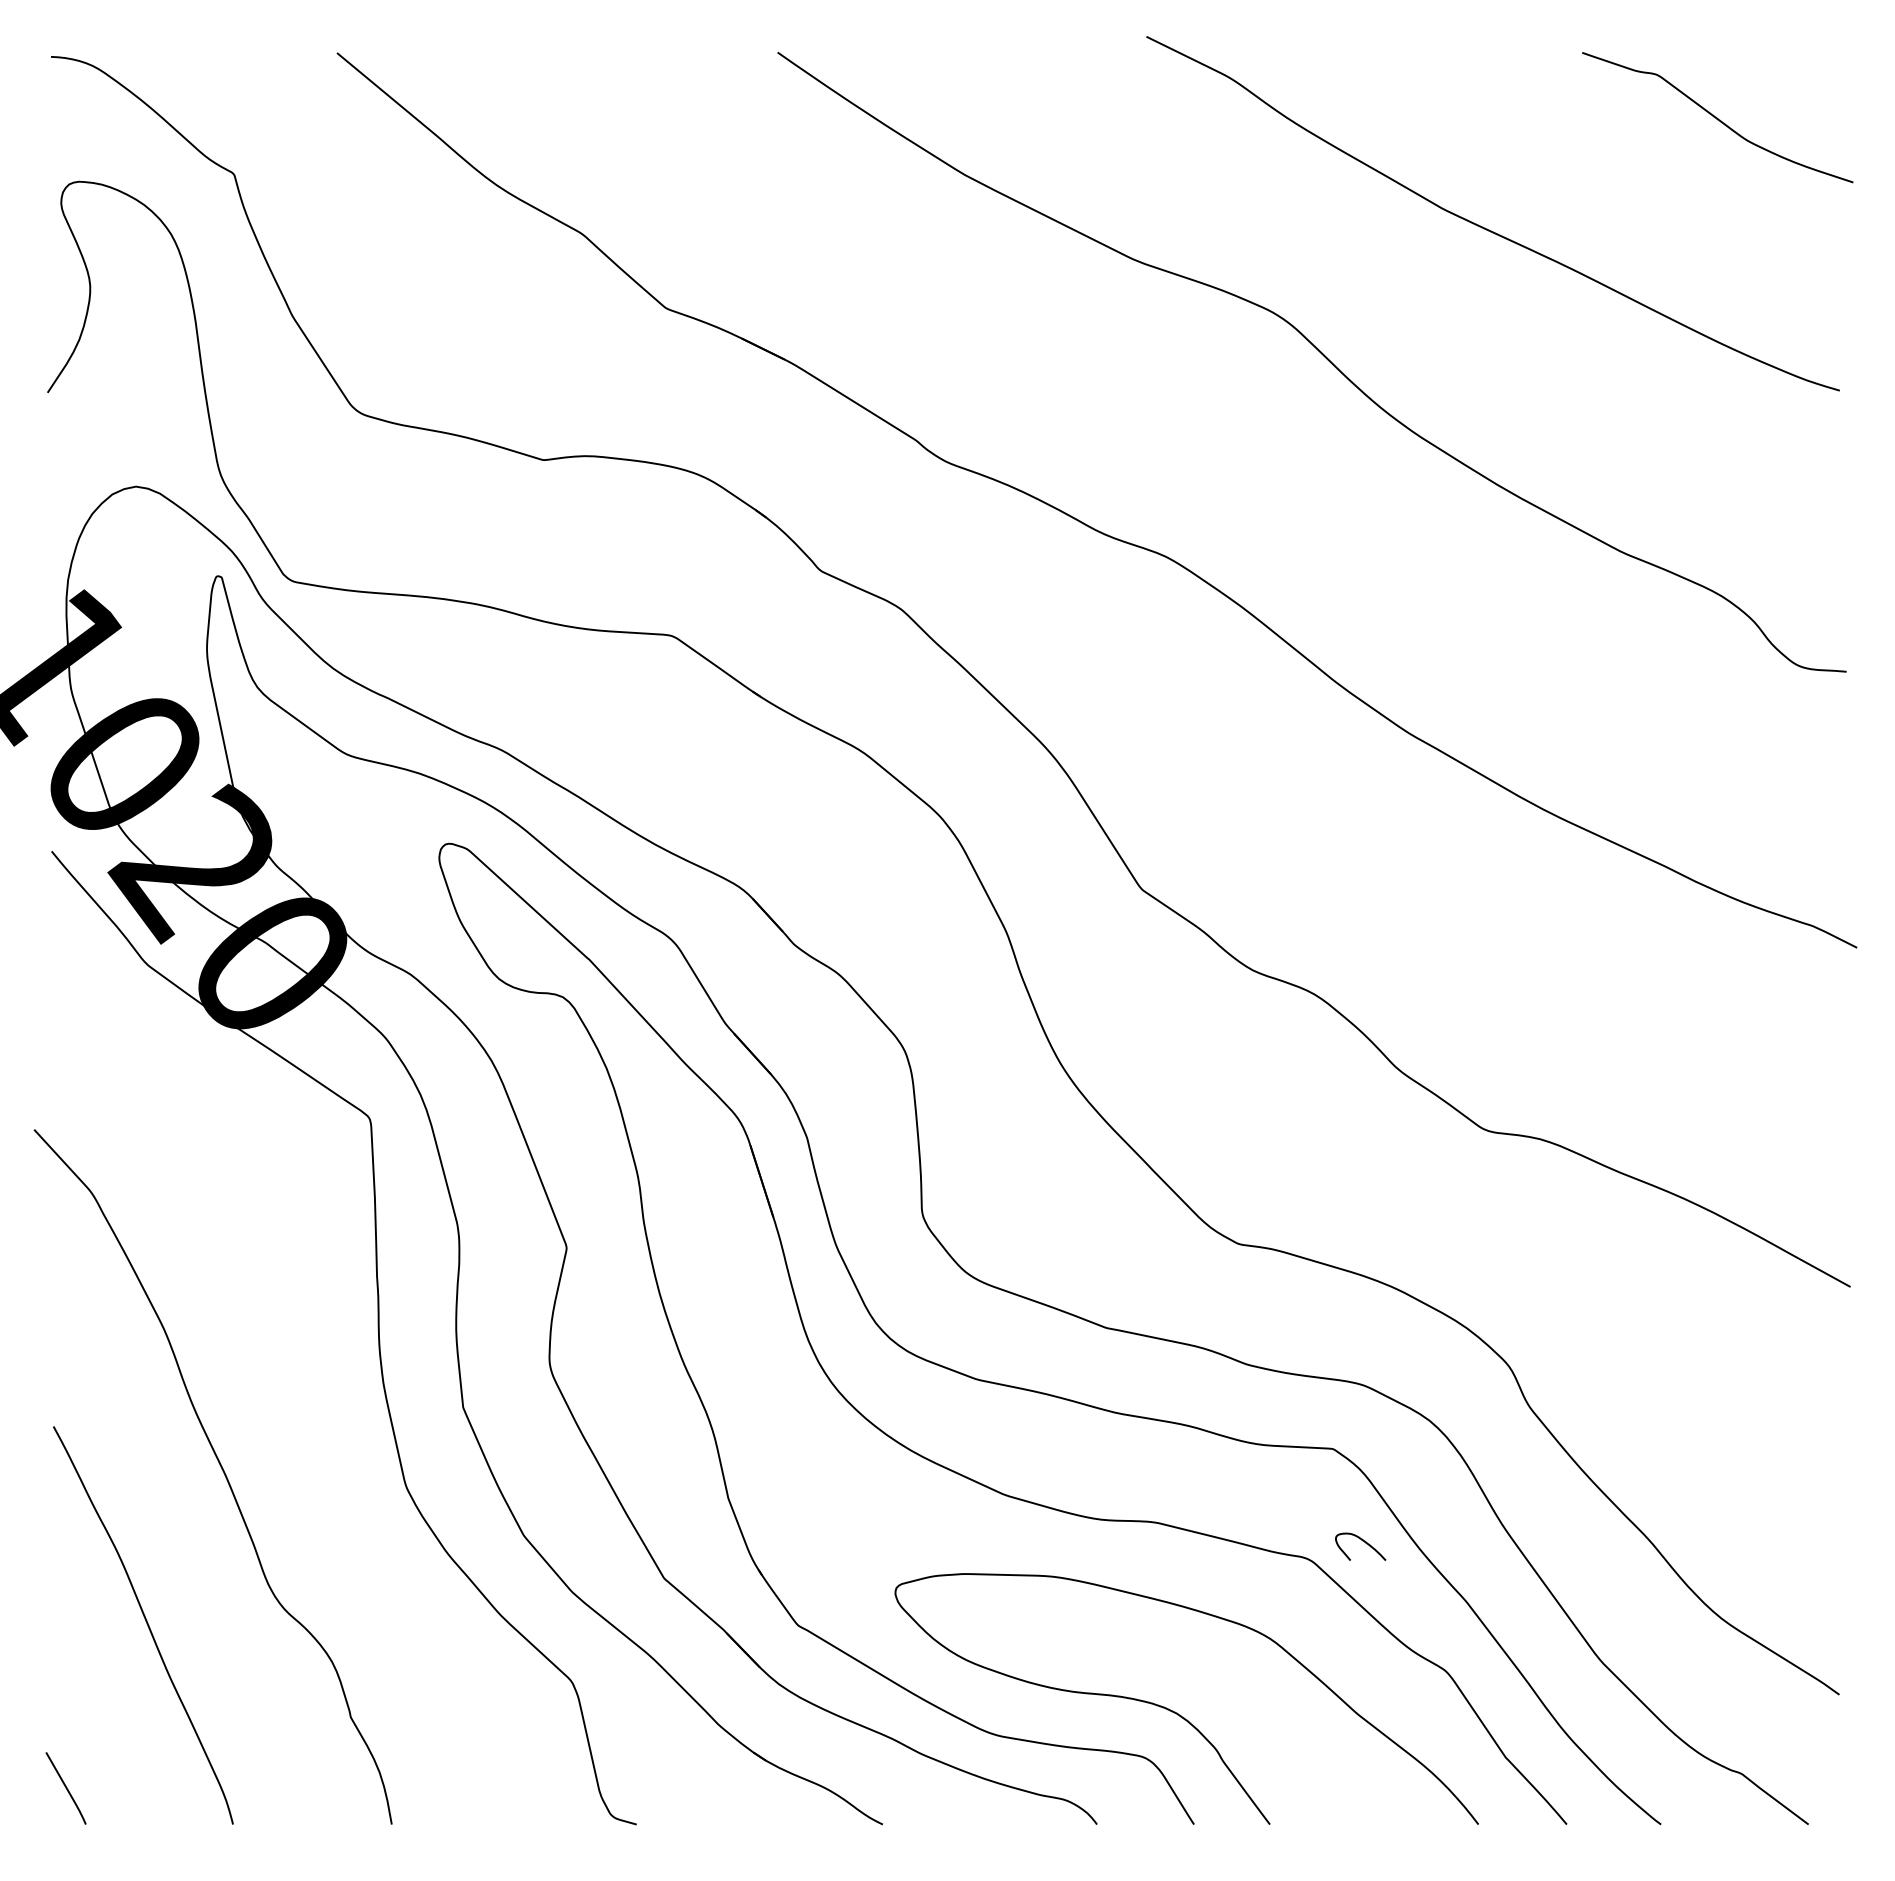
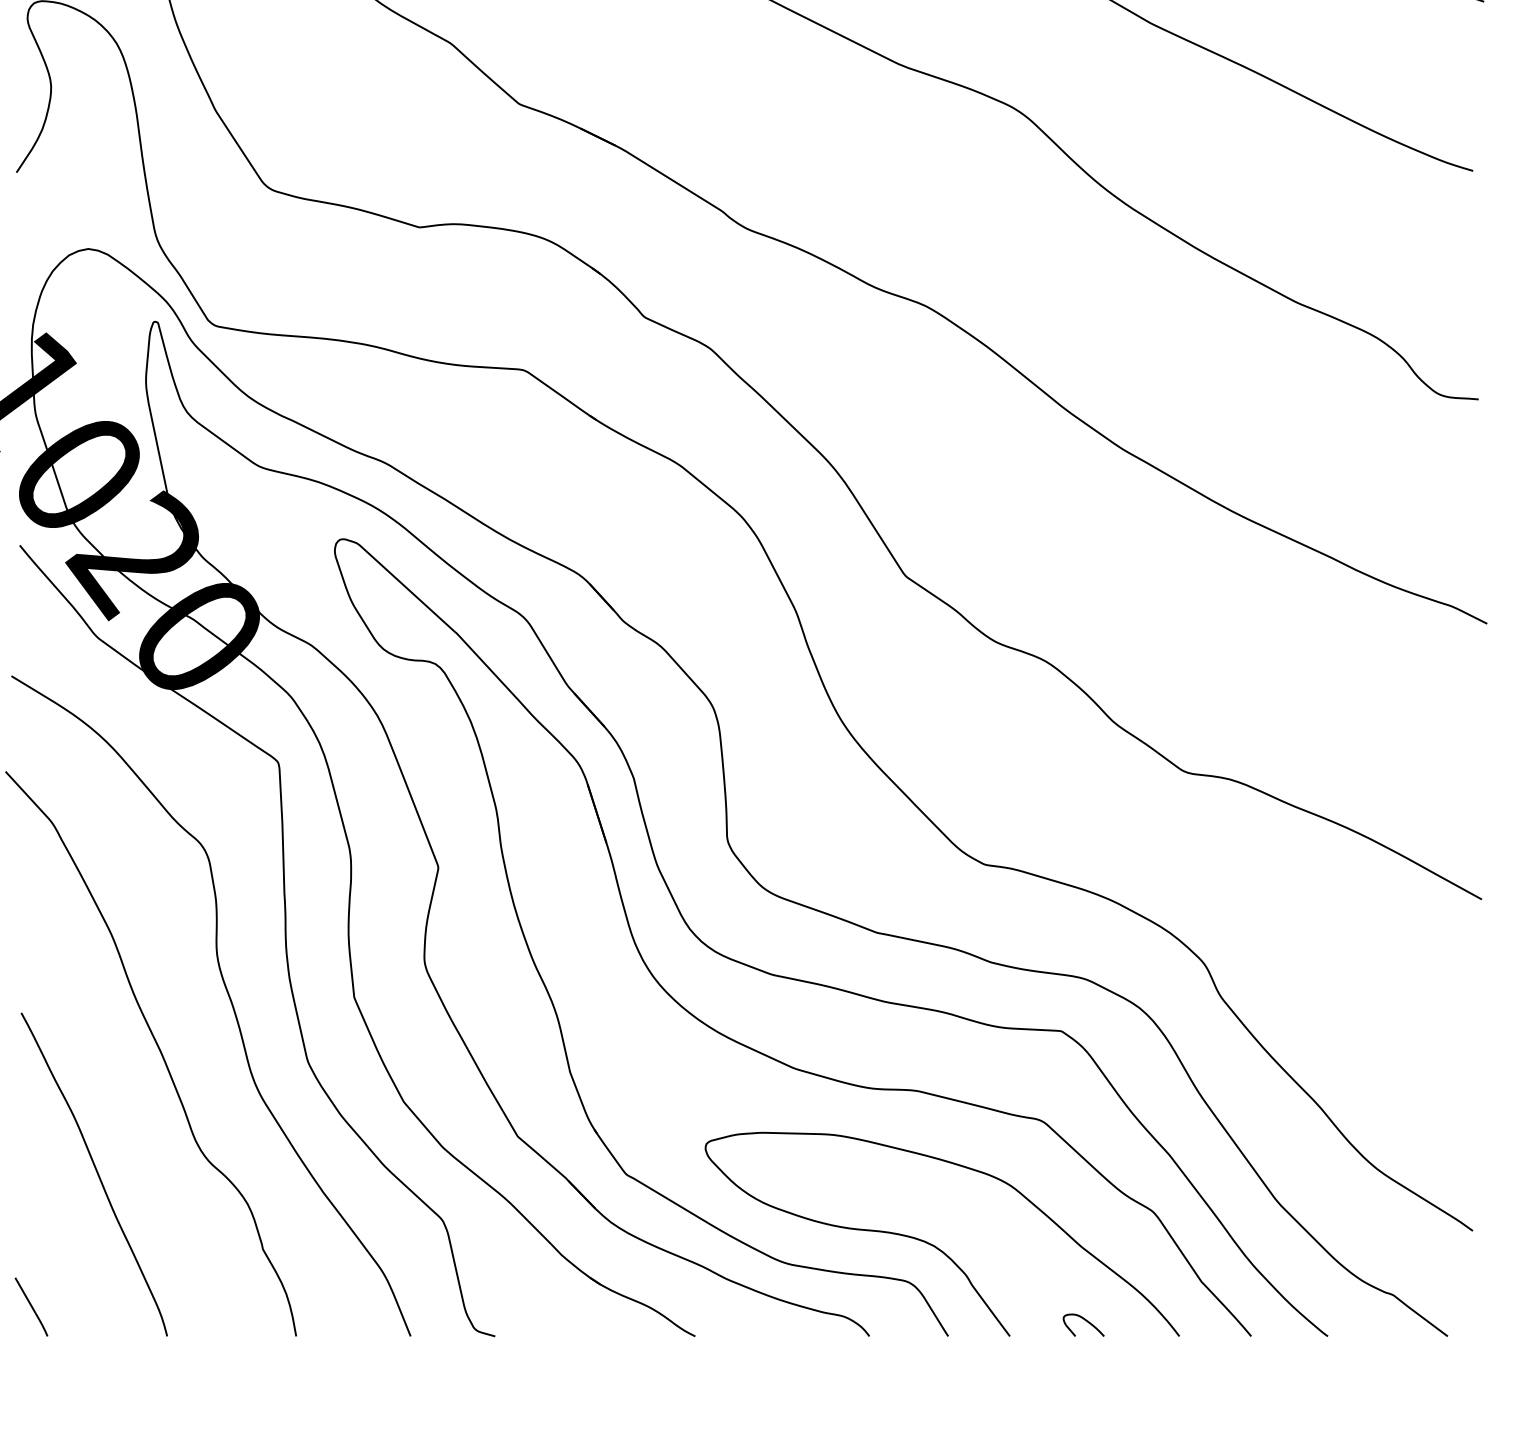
curve: (309, 1409) -> (229, 999), added
curve: (1362, 1541) -> (1085, 1320), moved

